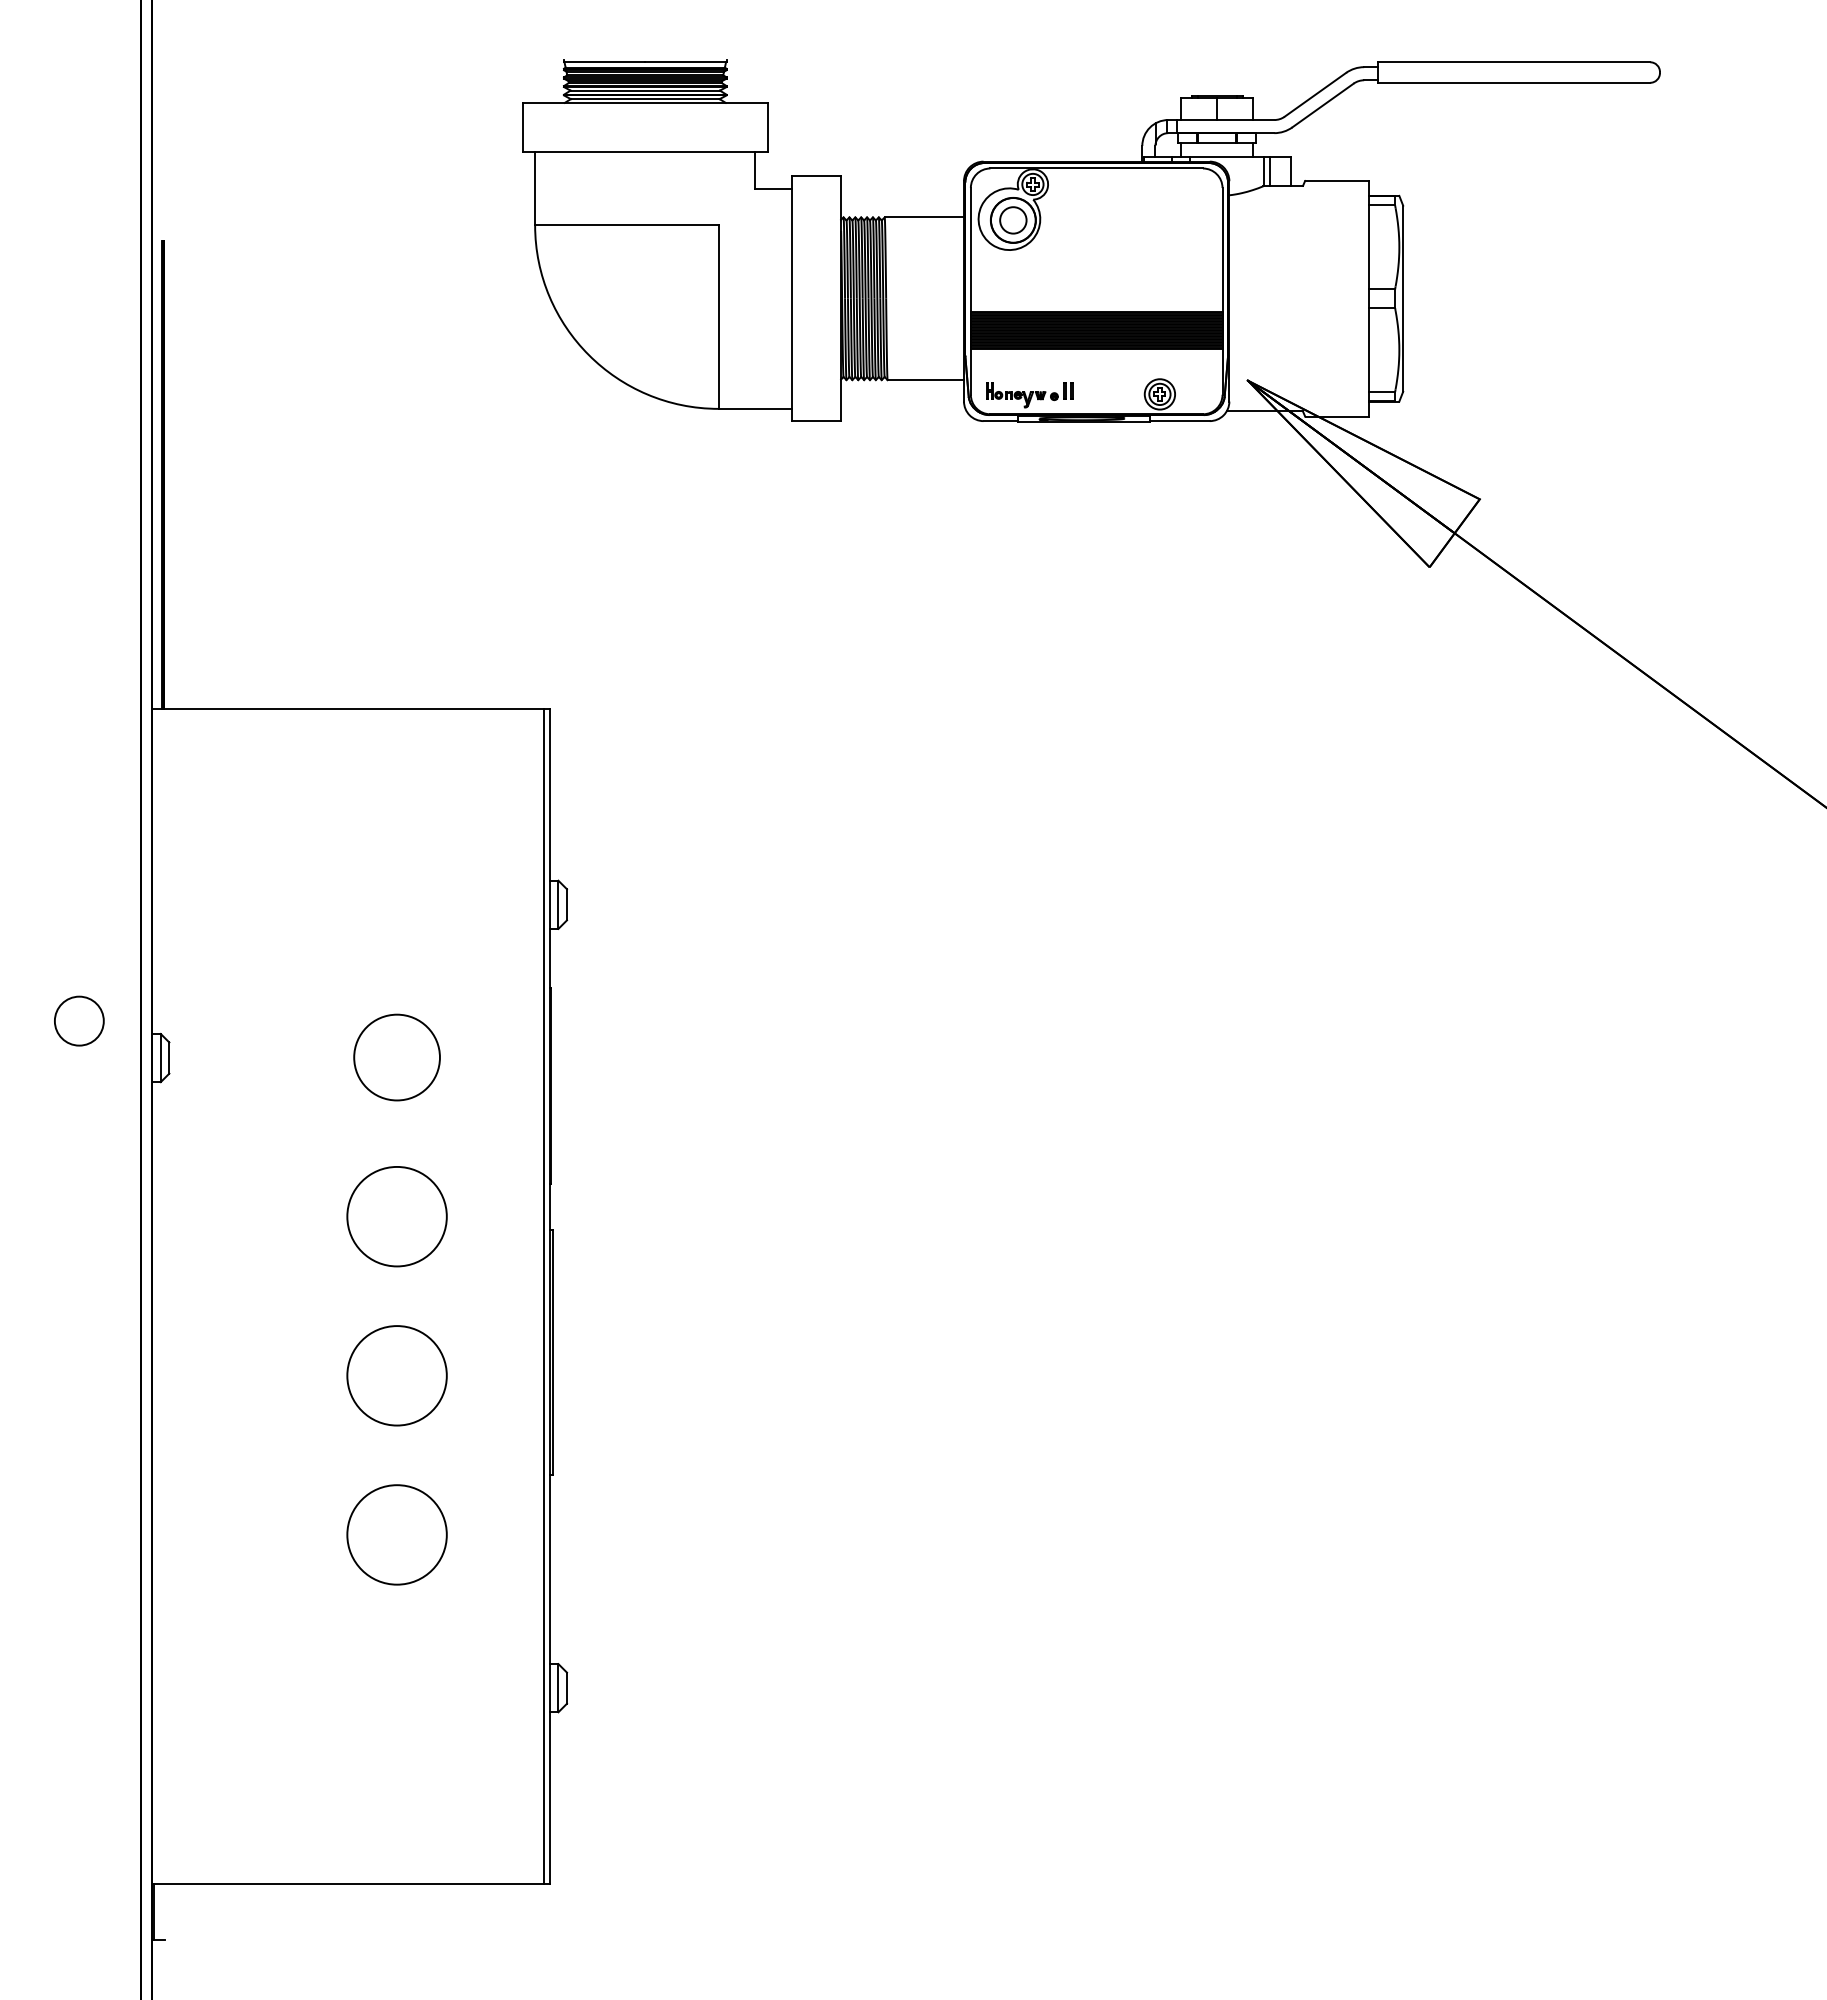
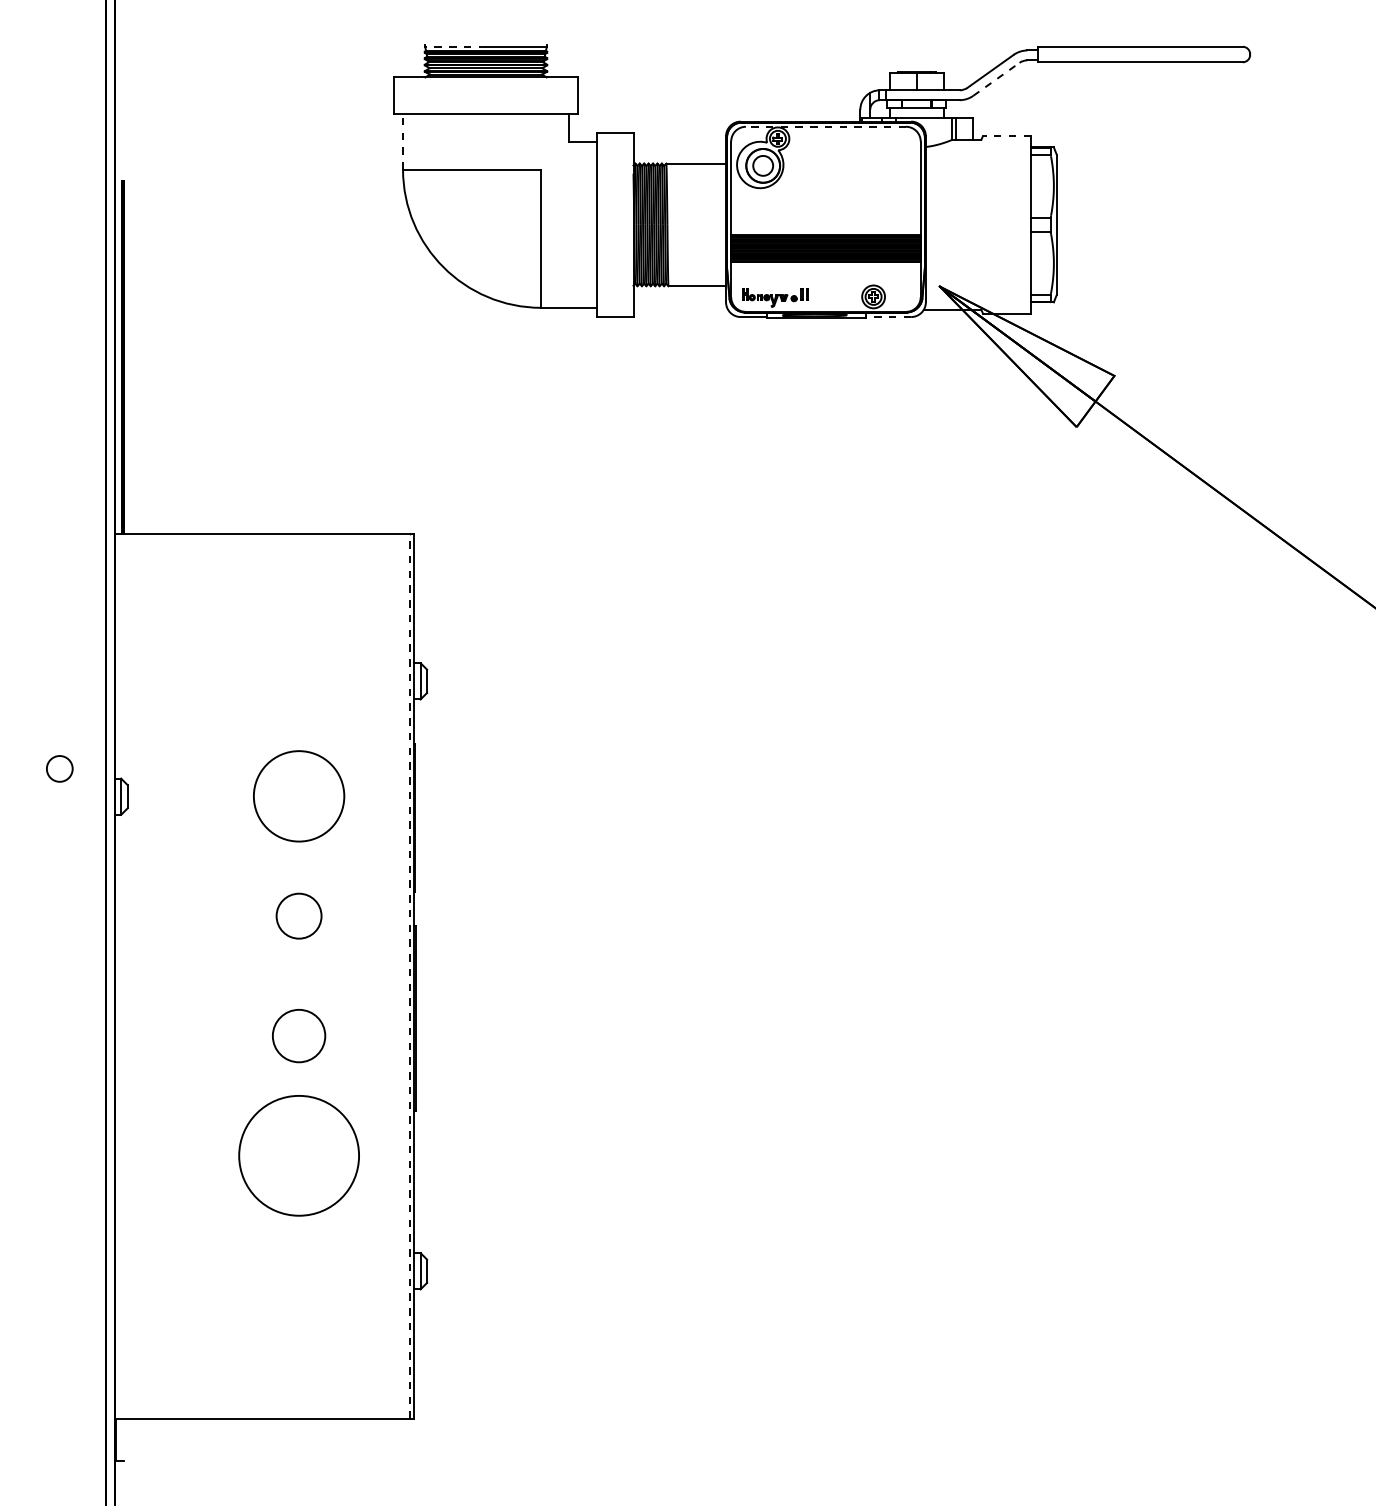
line: (604, 61) -> (455, 46), solid -> dashed
line: (1323, 105) -> (996, 79), solid -> dashed
line: (1096, 168) -> (825, 126), solid -> dashed
line: (1337, 180) -> (1007, 135), solid -> dashed
line: (535, 188) -> (403, 141), solid -> dashed
line: (1179, 421) -> (888, 317), solid -> dashed
circle: (78, 1020) -> (59, 768), size x0.7
circle: (396, 1057) -> (298, 796), size x1.4
circle: (396, 1216) -> (298, 916), size x0.6
line: (543, 1296) -> (409, 976), solid -> dashed
circle: (396, 1375) -> (298, 1035), size x0.7
circle: (396, 1534) -> (298, 1155), size x1.6

